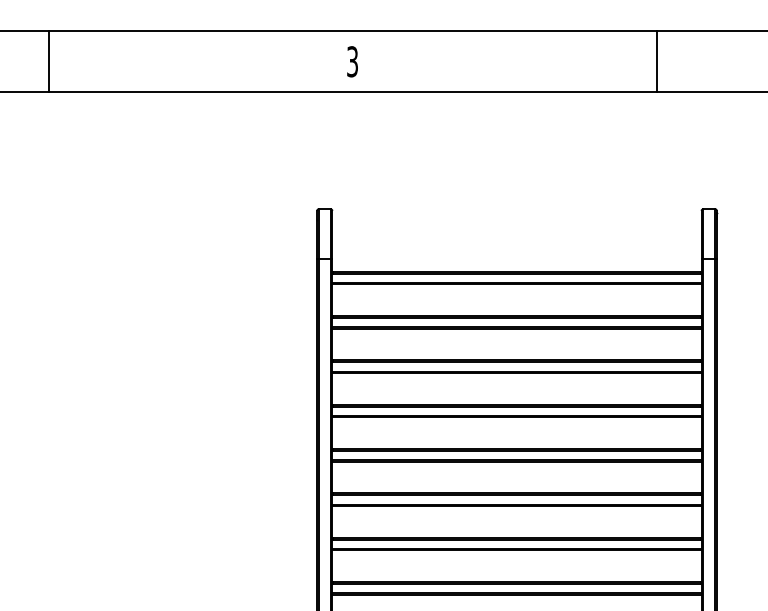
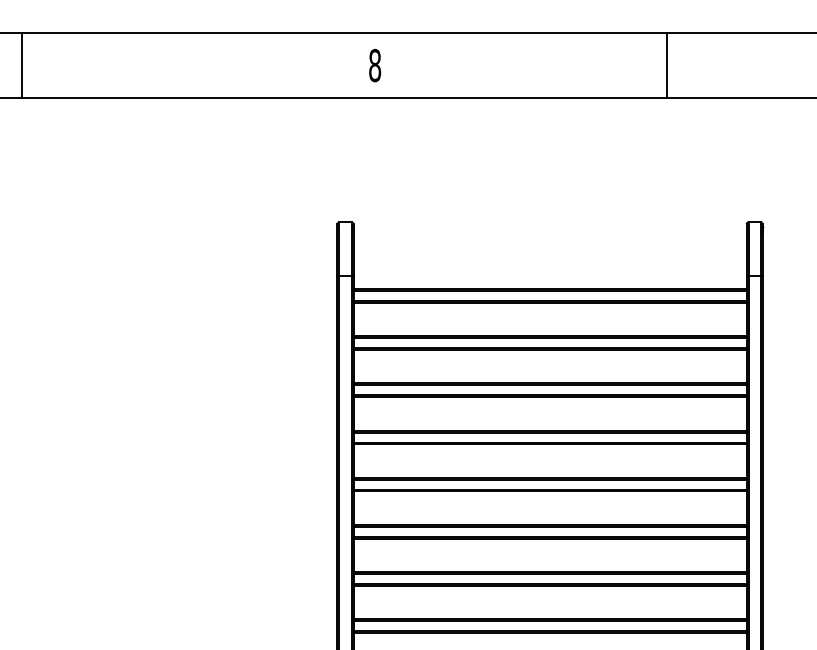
line: (49, 61) -> (22, 65), moved
text: (352, 61) -> (375, 65), 3 -> 8
line: (656, 61) -> (666, 65), moved

